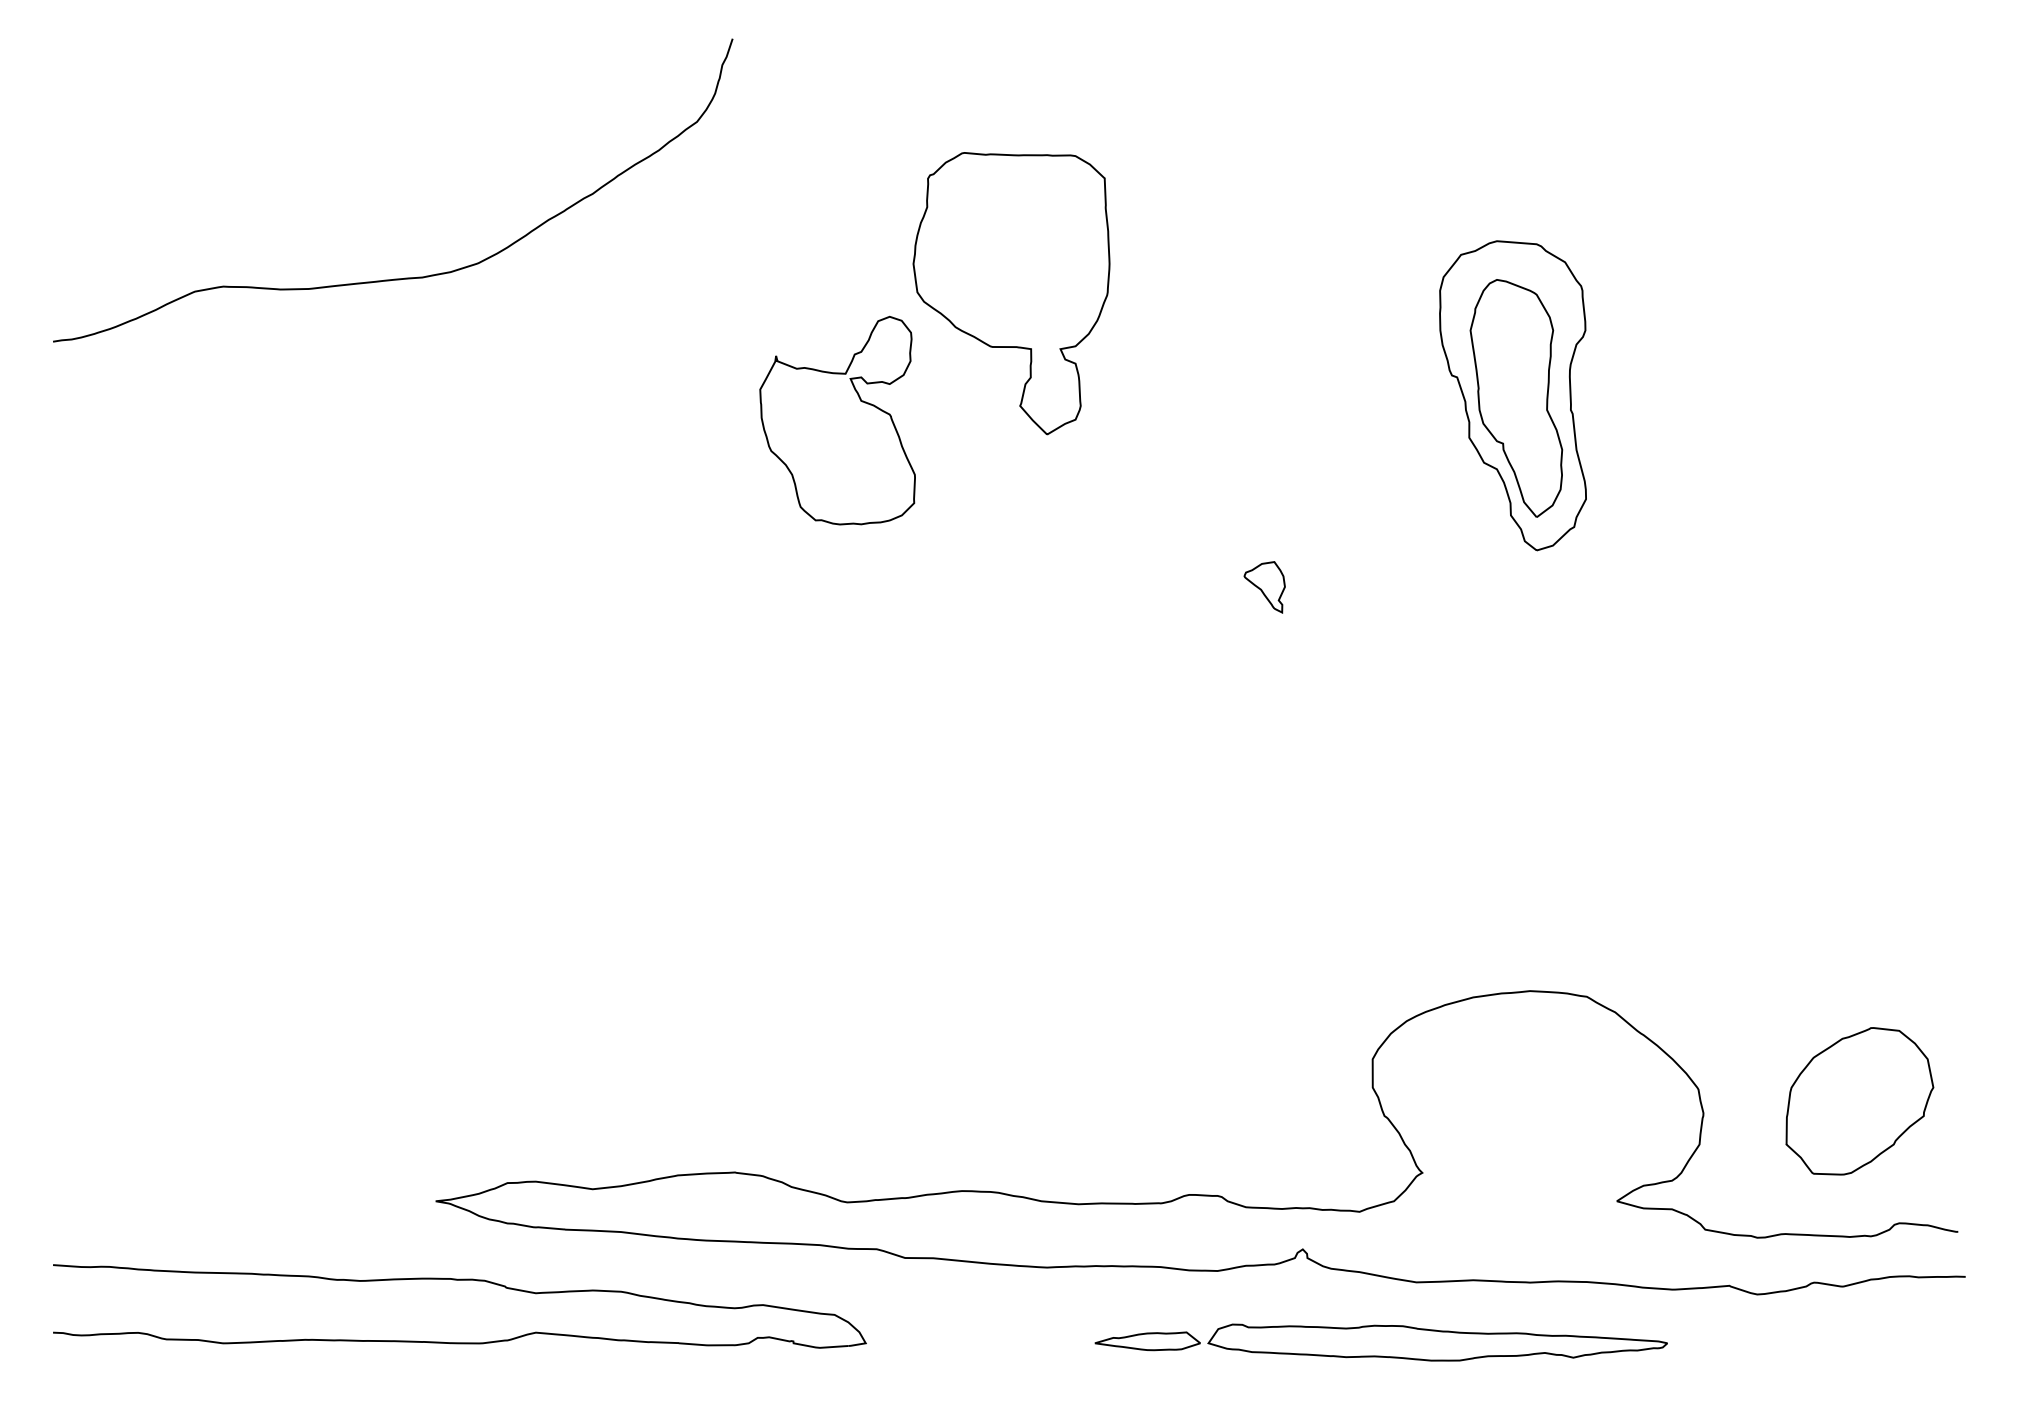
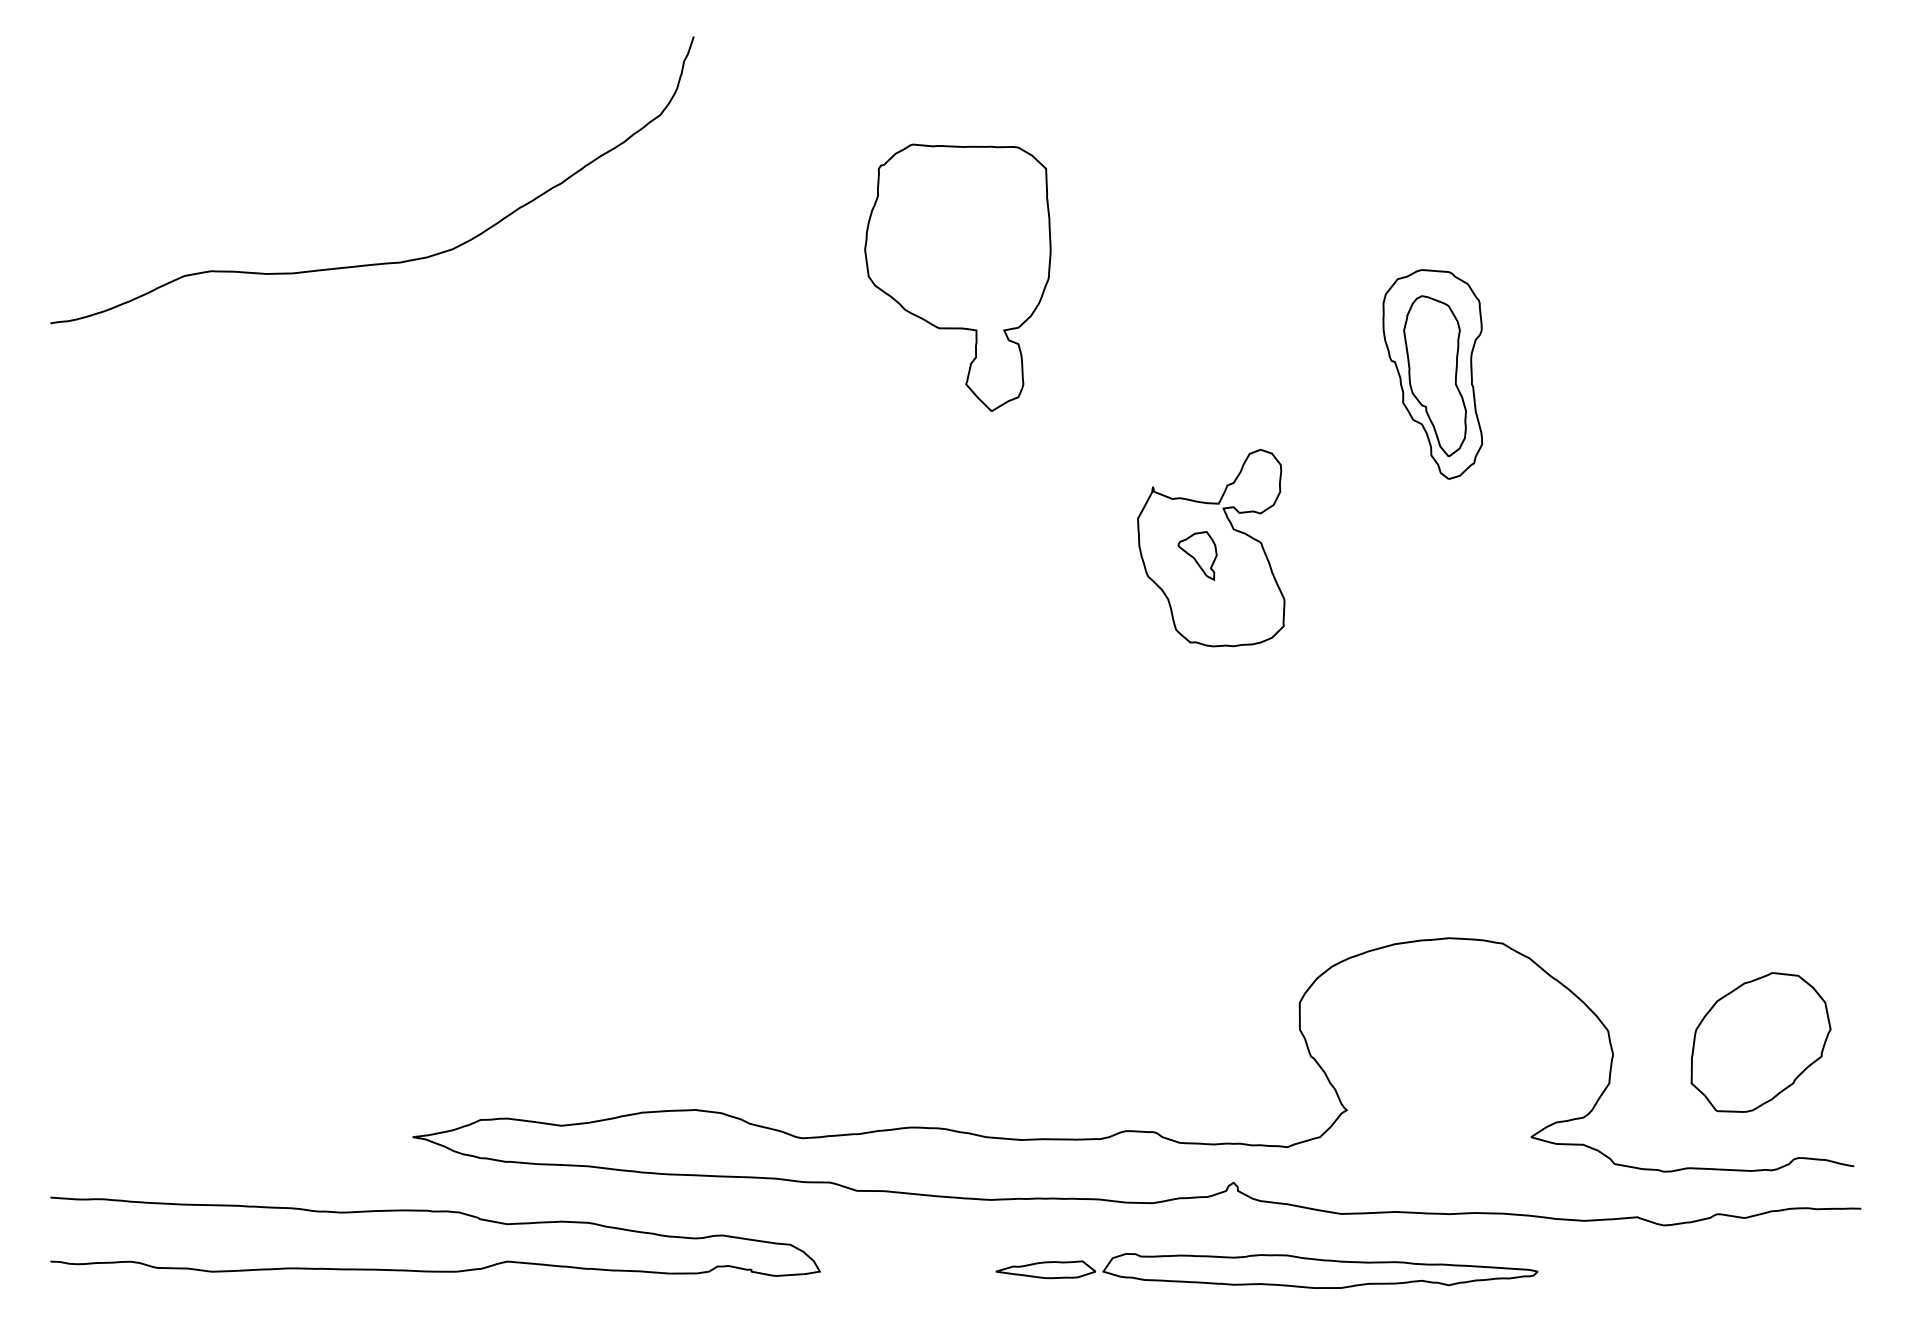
part: (1512, 395) -> (1432, 374), size x0.71
part: (837, 420) -> (1211, 547), moved
part: (1380, 1342) -> (1266, 1270), moved

